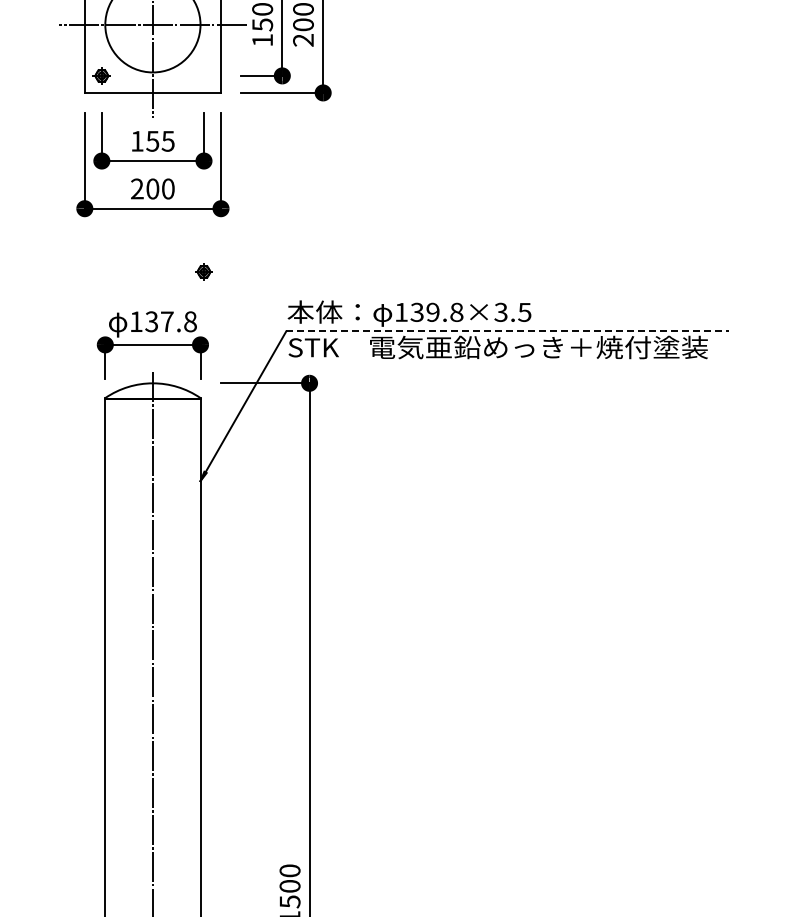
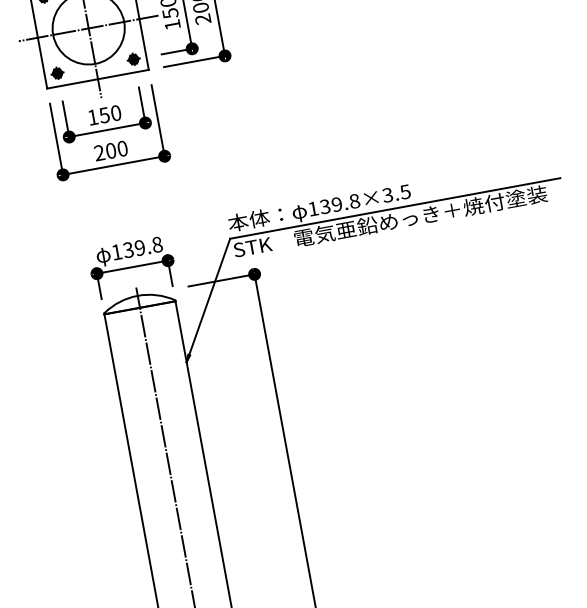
text: (167, 140) -> (115, 112), 155 -> 150
part: (203, 271) -> (133, 59), moved
text: (166, 321) -> (139, 247), 137.8 -> 139.8
line: (508, 331) -> (395, 208), dashed -> solid

